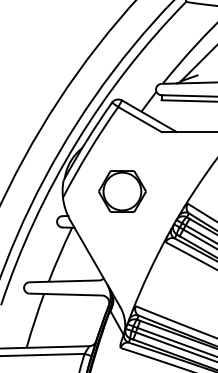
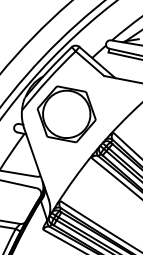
part: (122, 191) -> (66, 114), size x1.67

